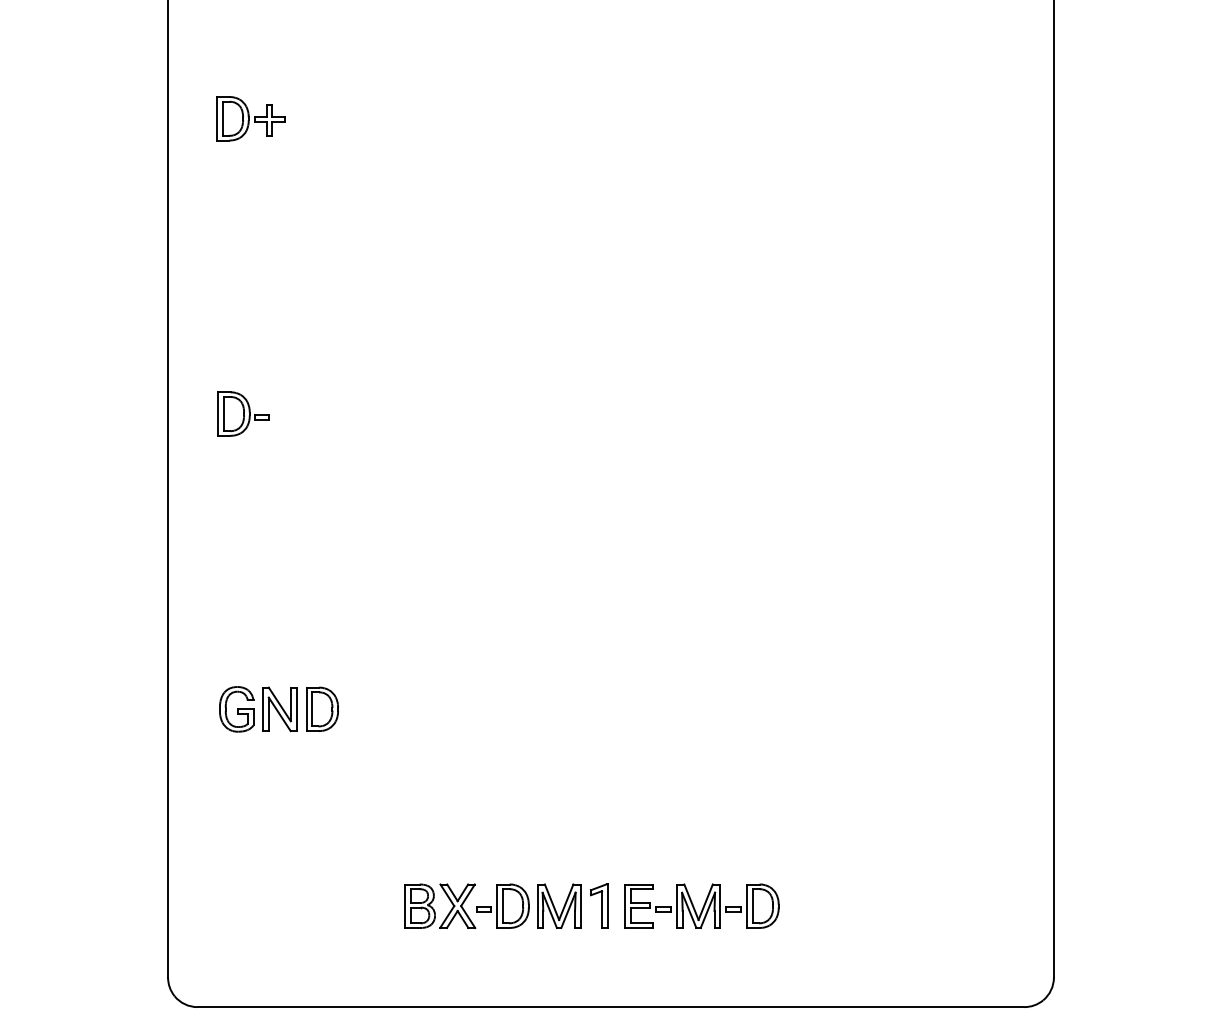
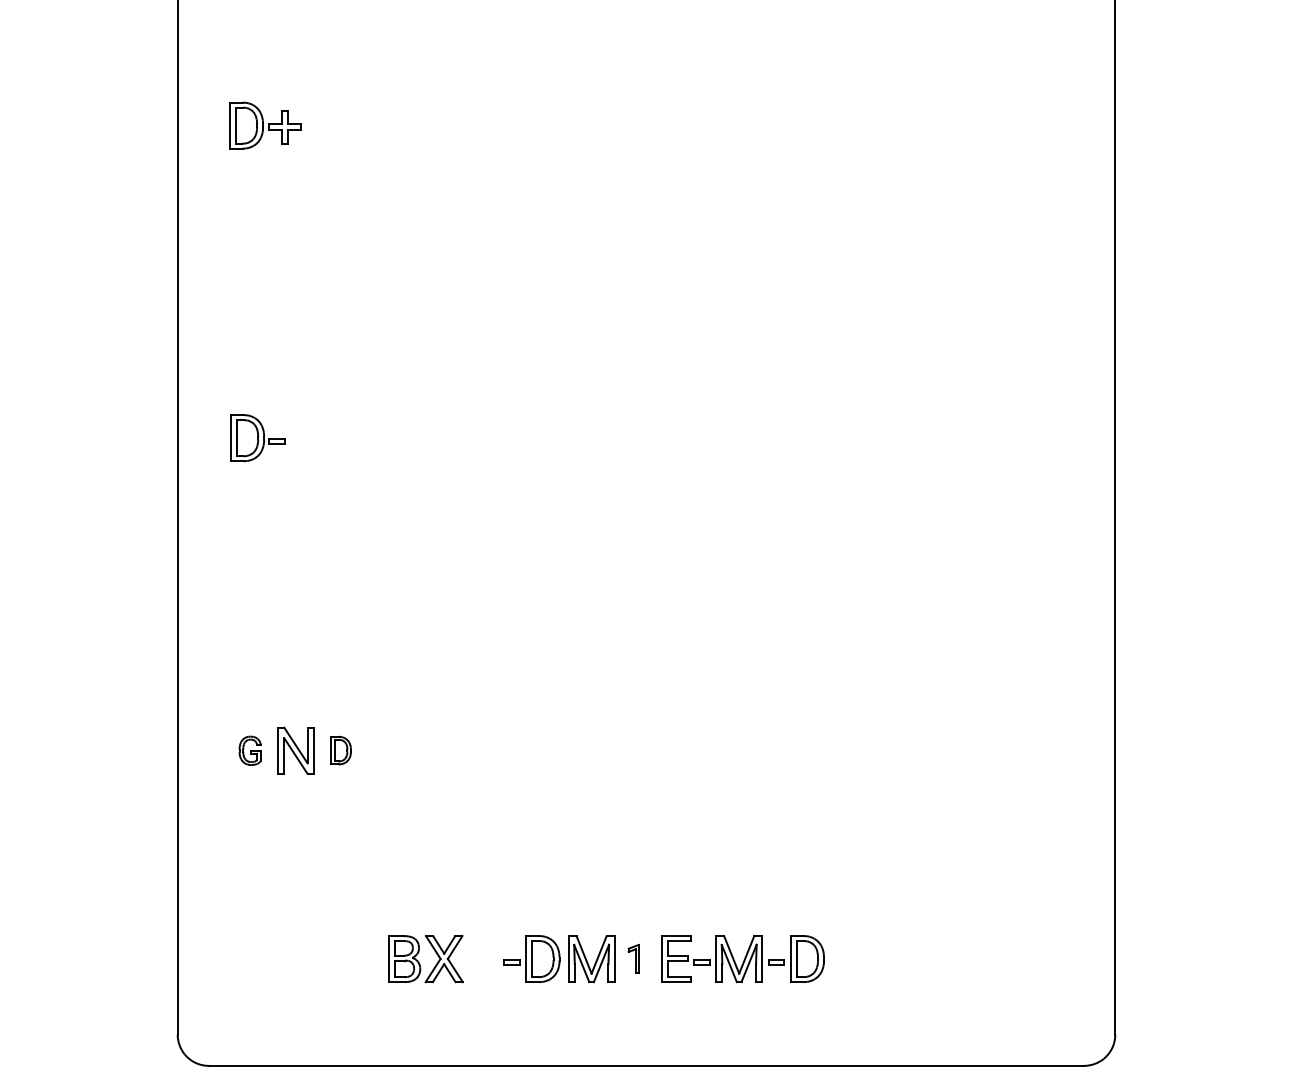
part: (235, 709) -> (249, 750), size x0.6
part: (321, 709) -> (340, 750), size x0.6
part: (598, 905) -> (633, 958), size x0.6
part: (434, 909) -> (419, 962), moved

